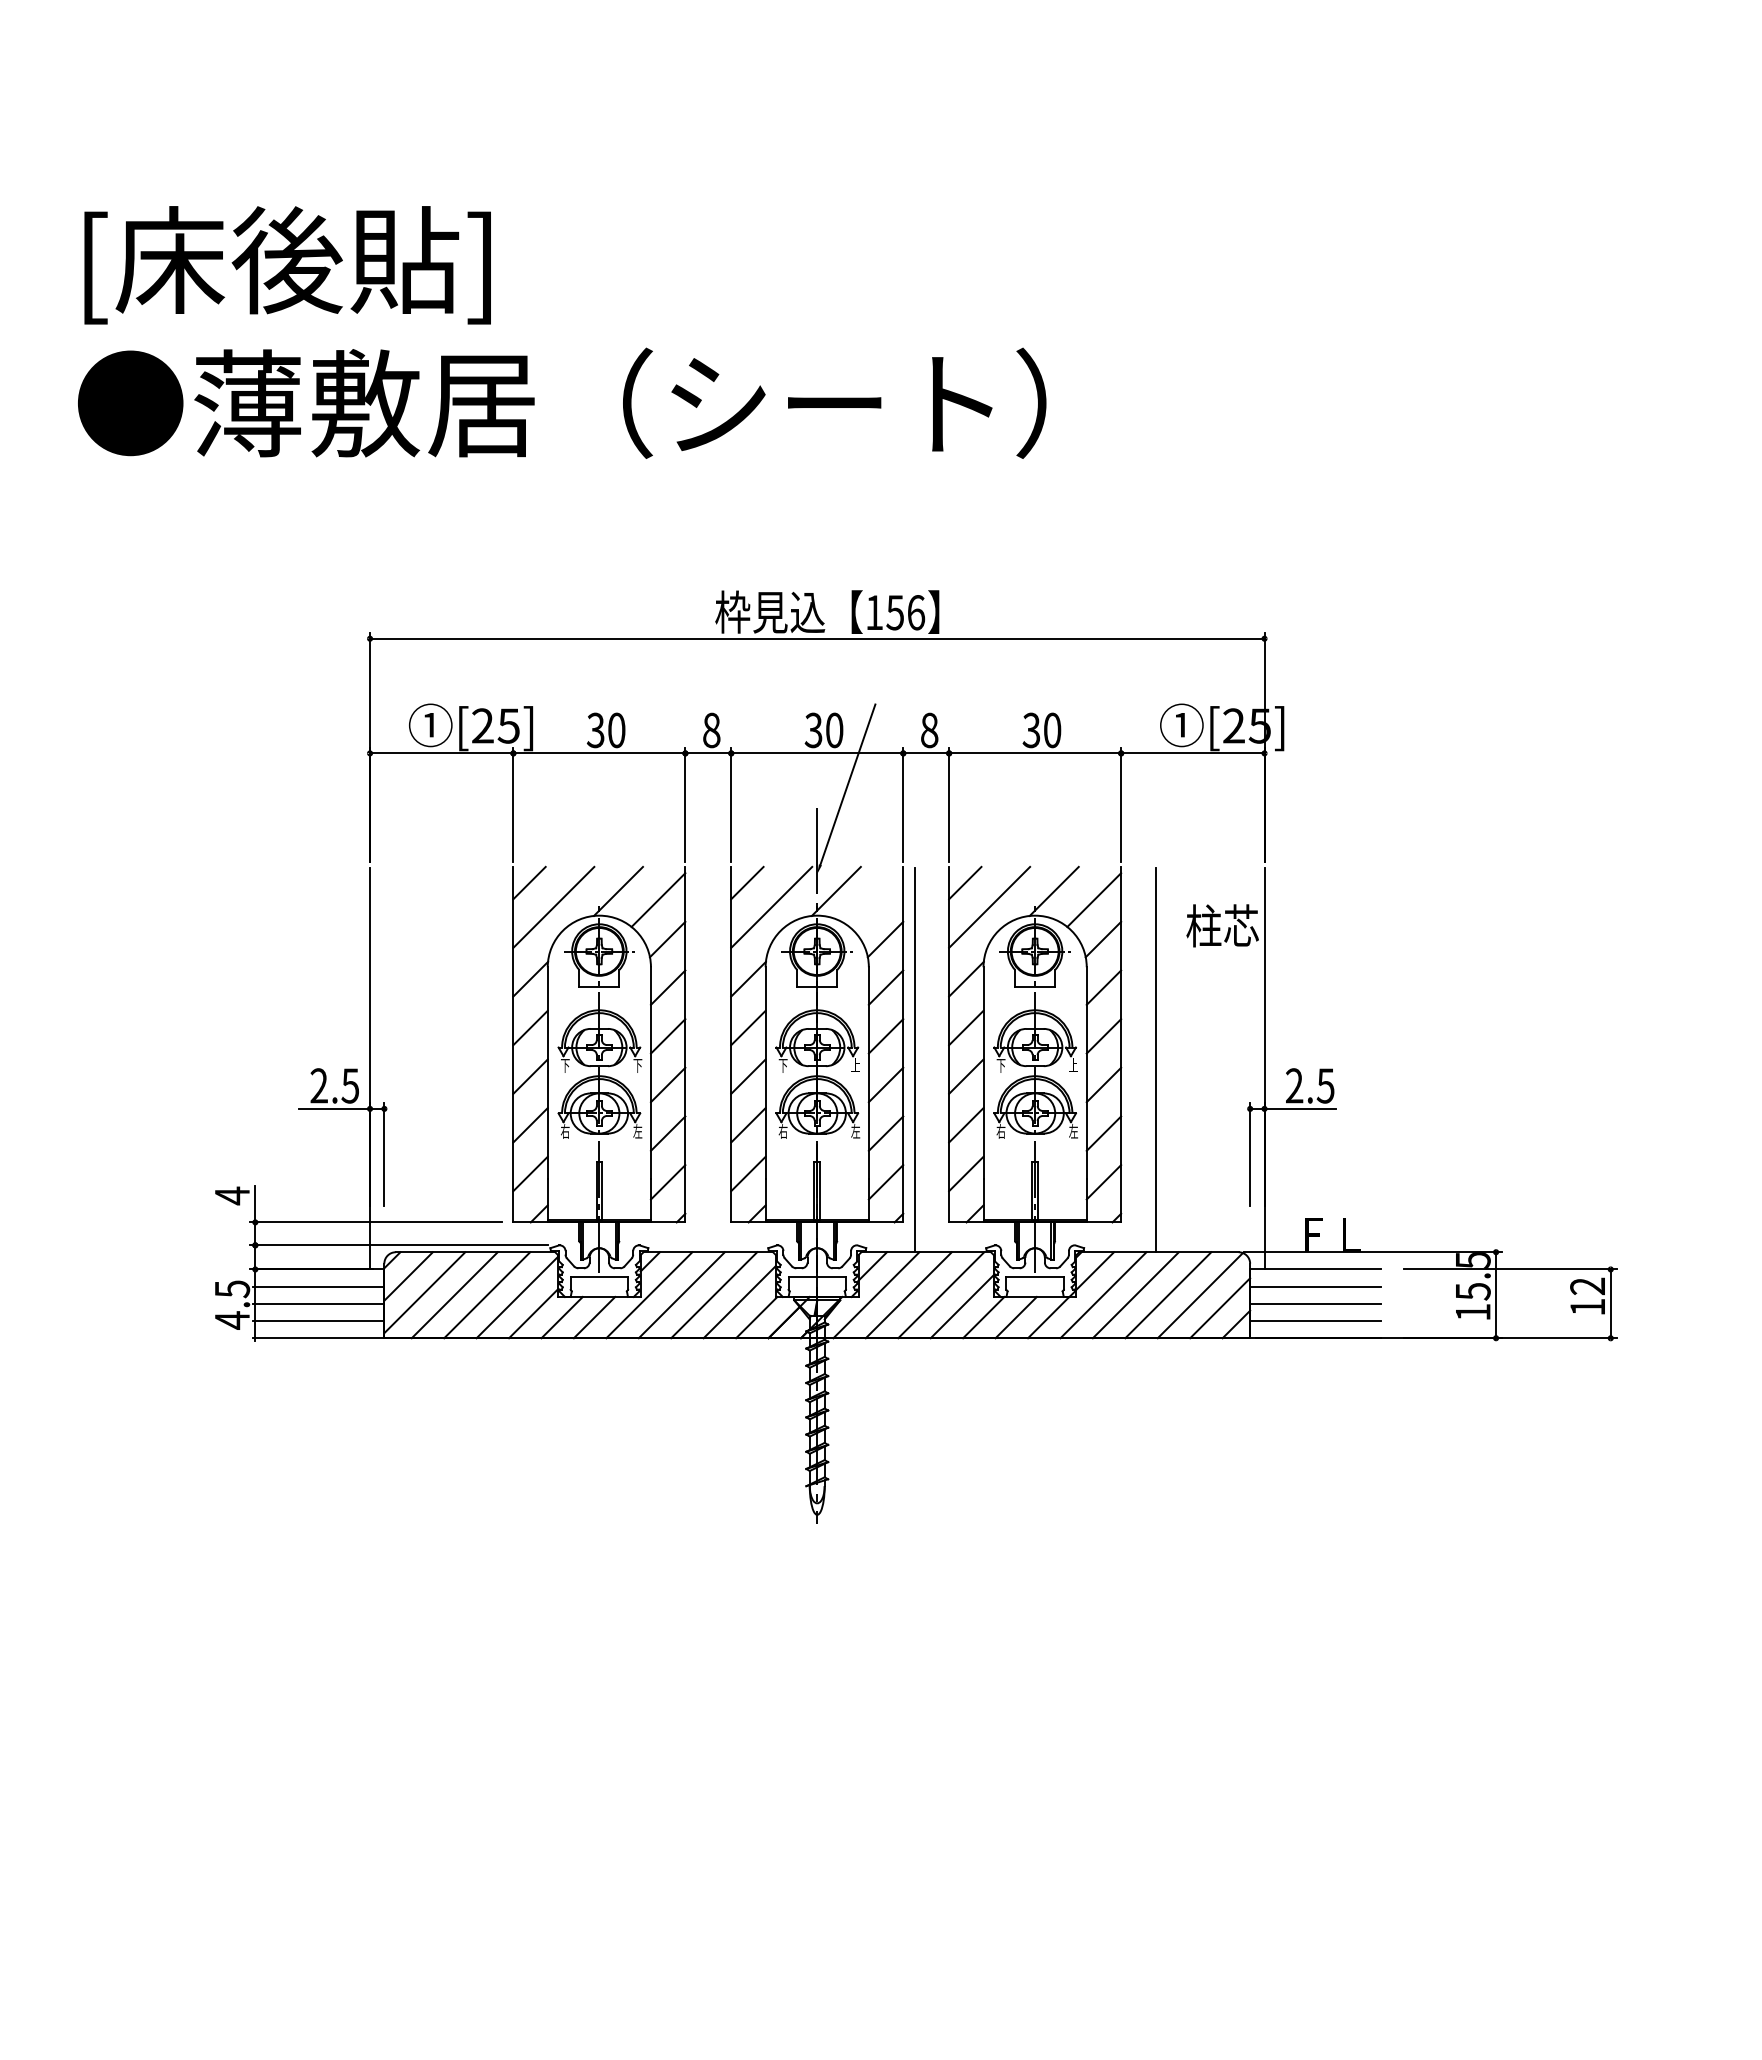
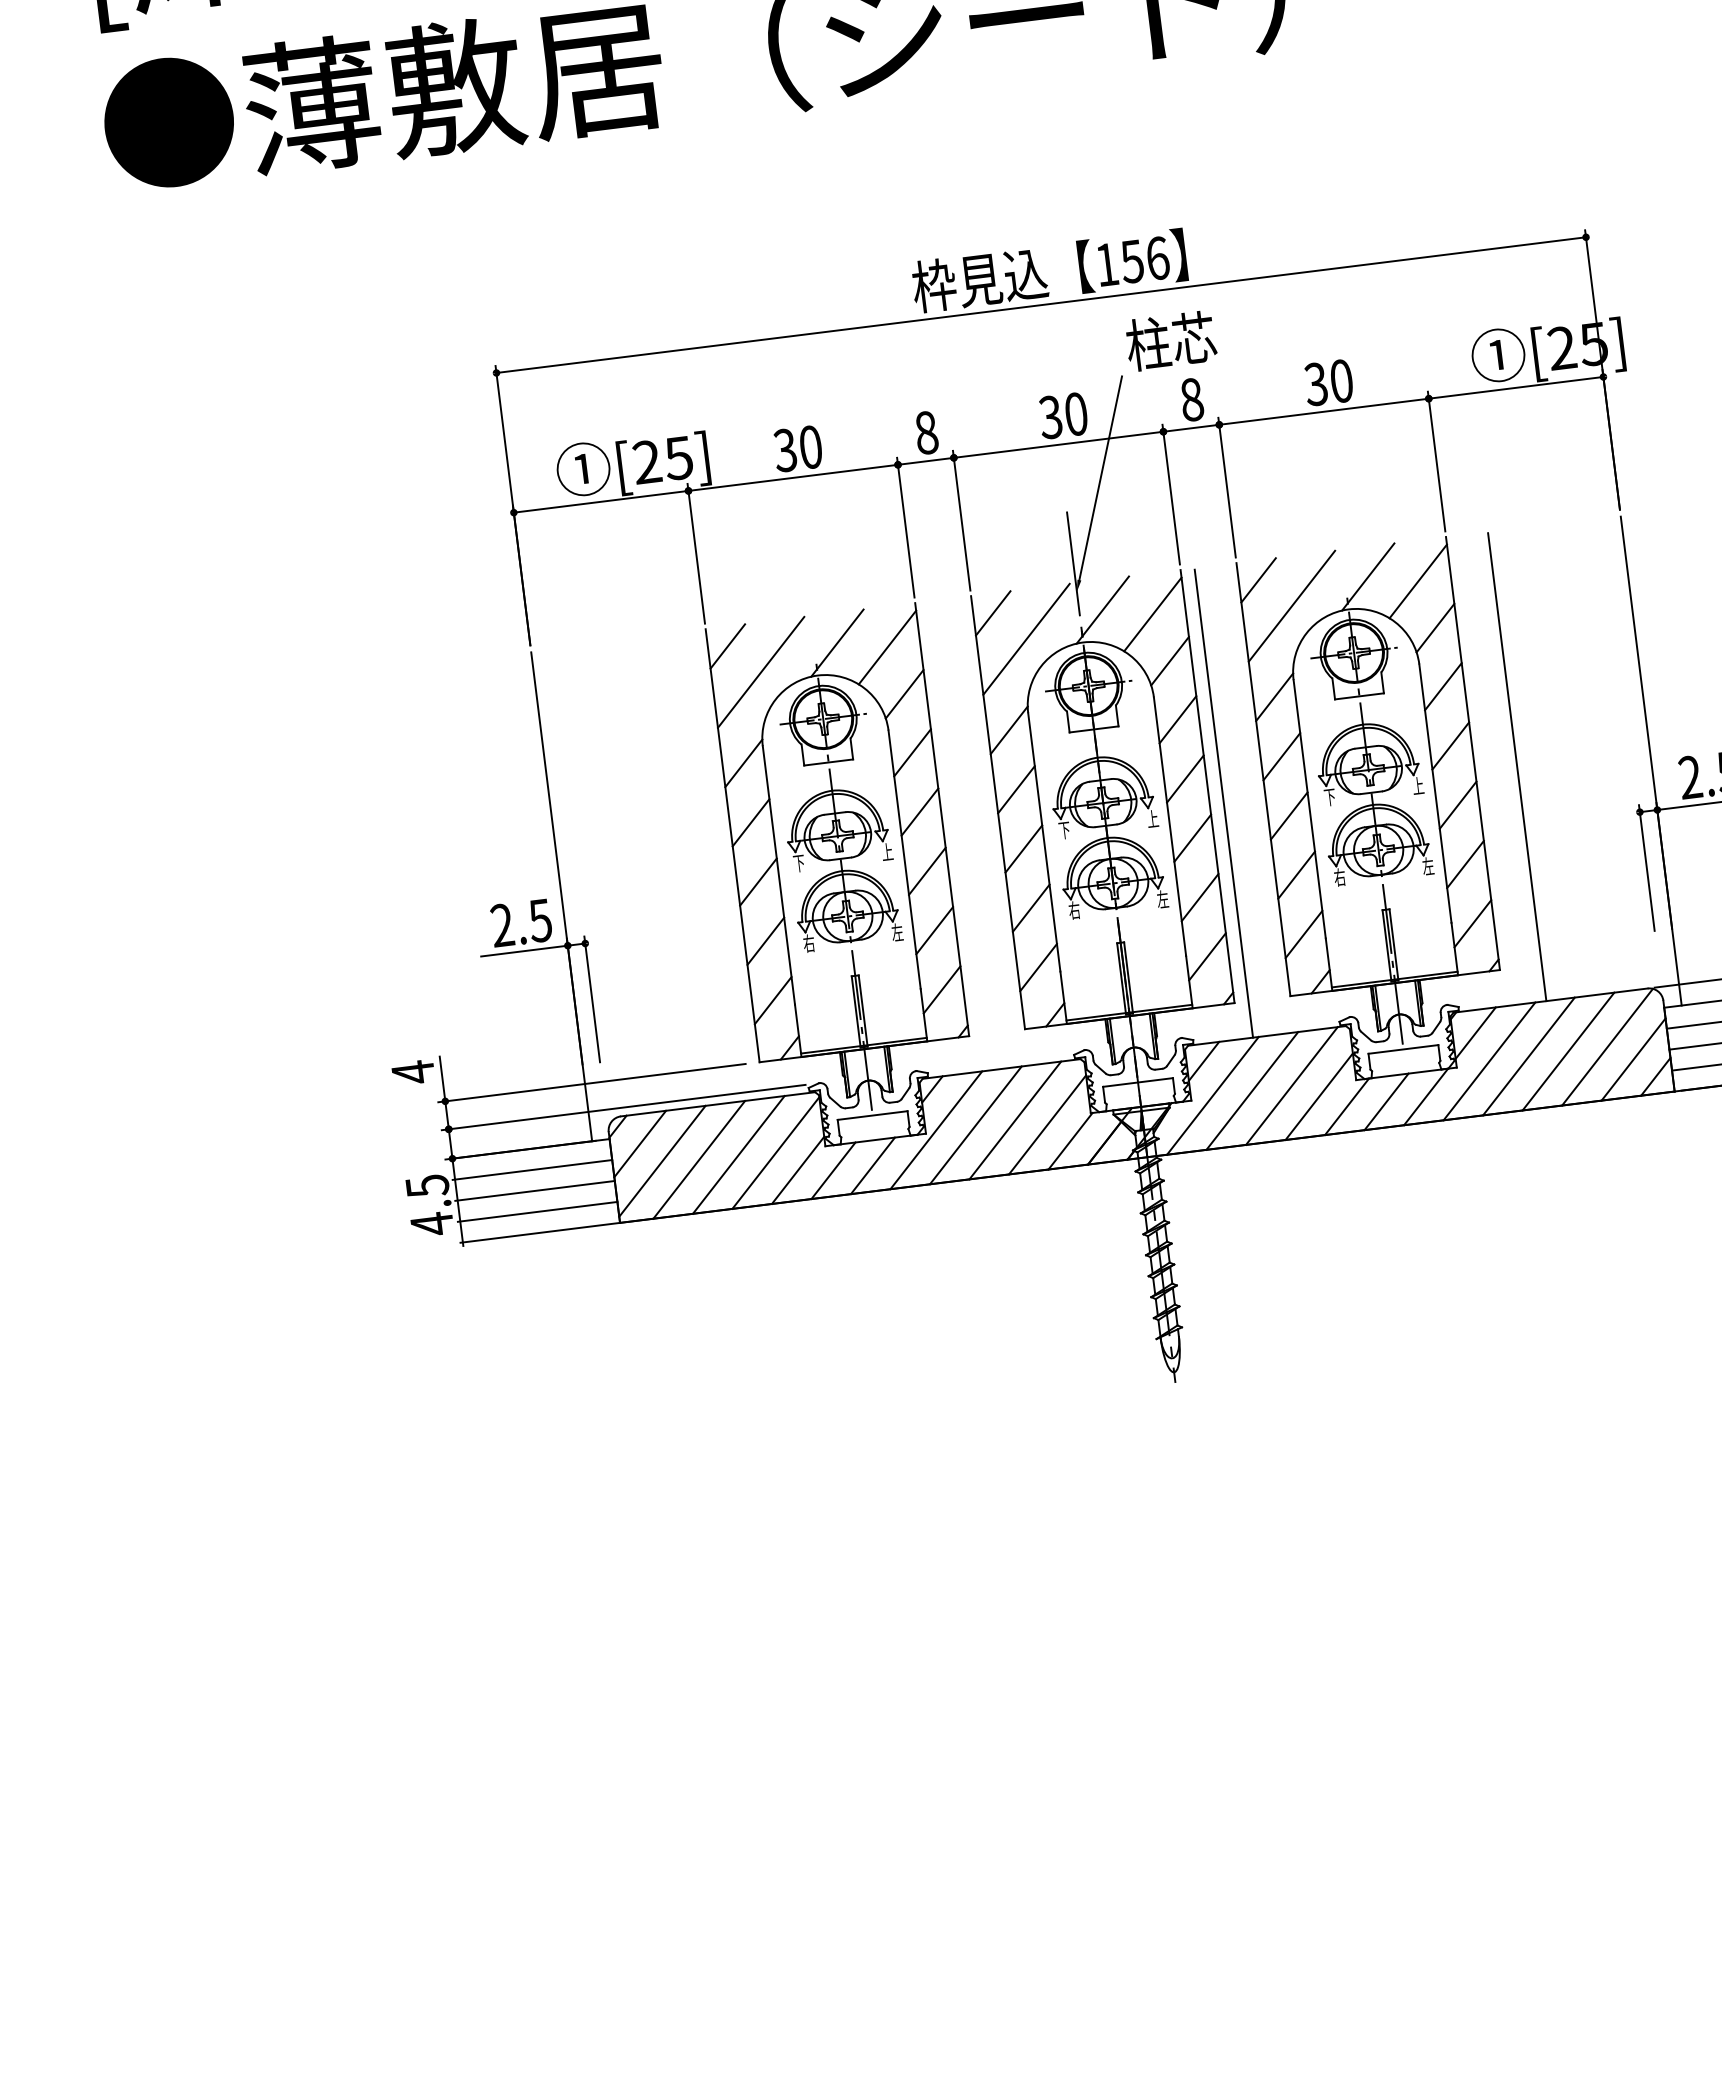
line: (876, 899) -> (1152, 613), added
text: (1222, 925) -> (1170, 340), moved
text: (637, 1065) -> (887, 852), 下 -> 上

